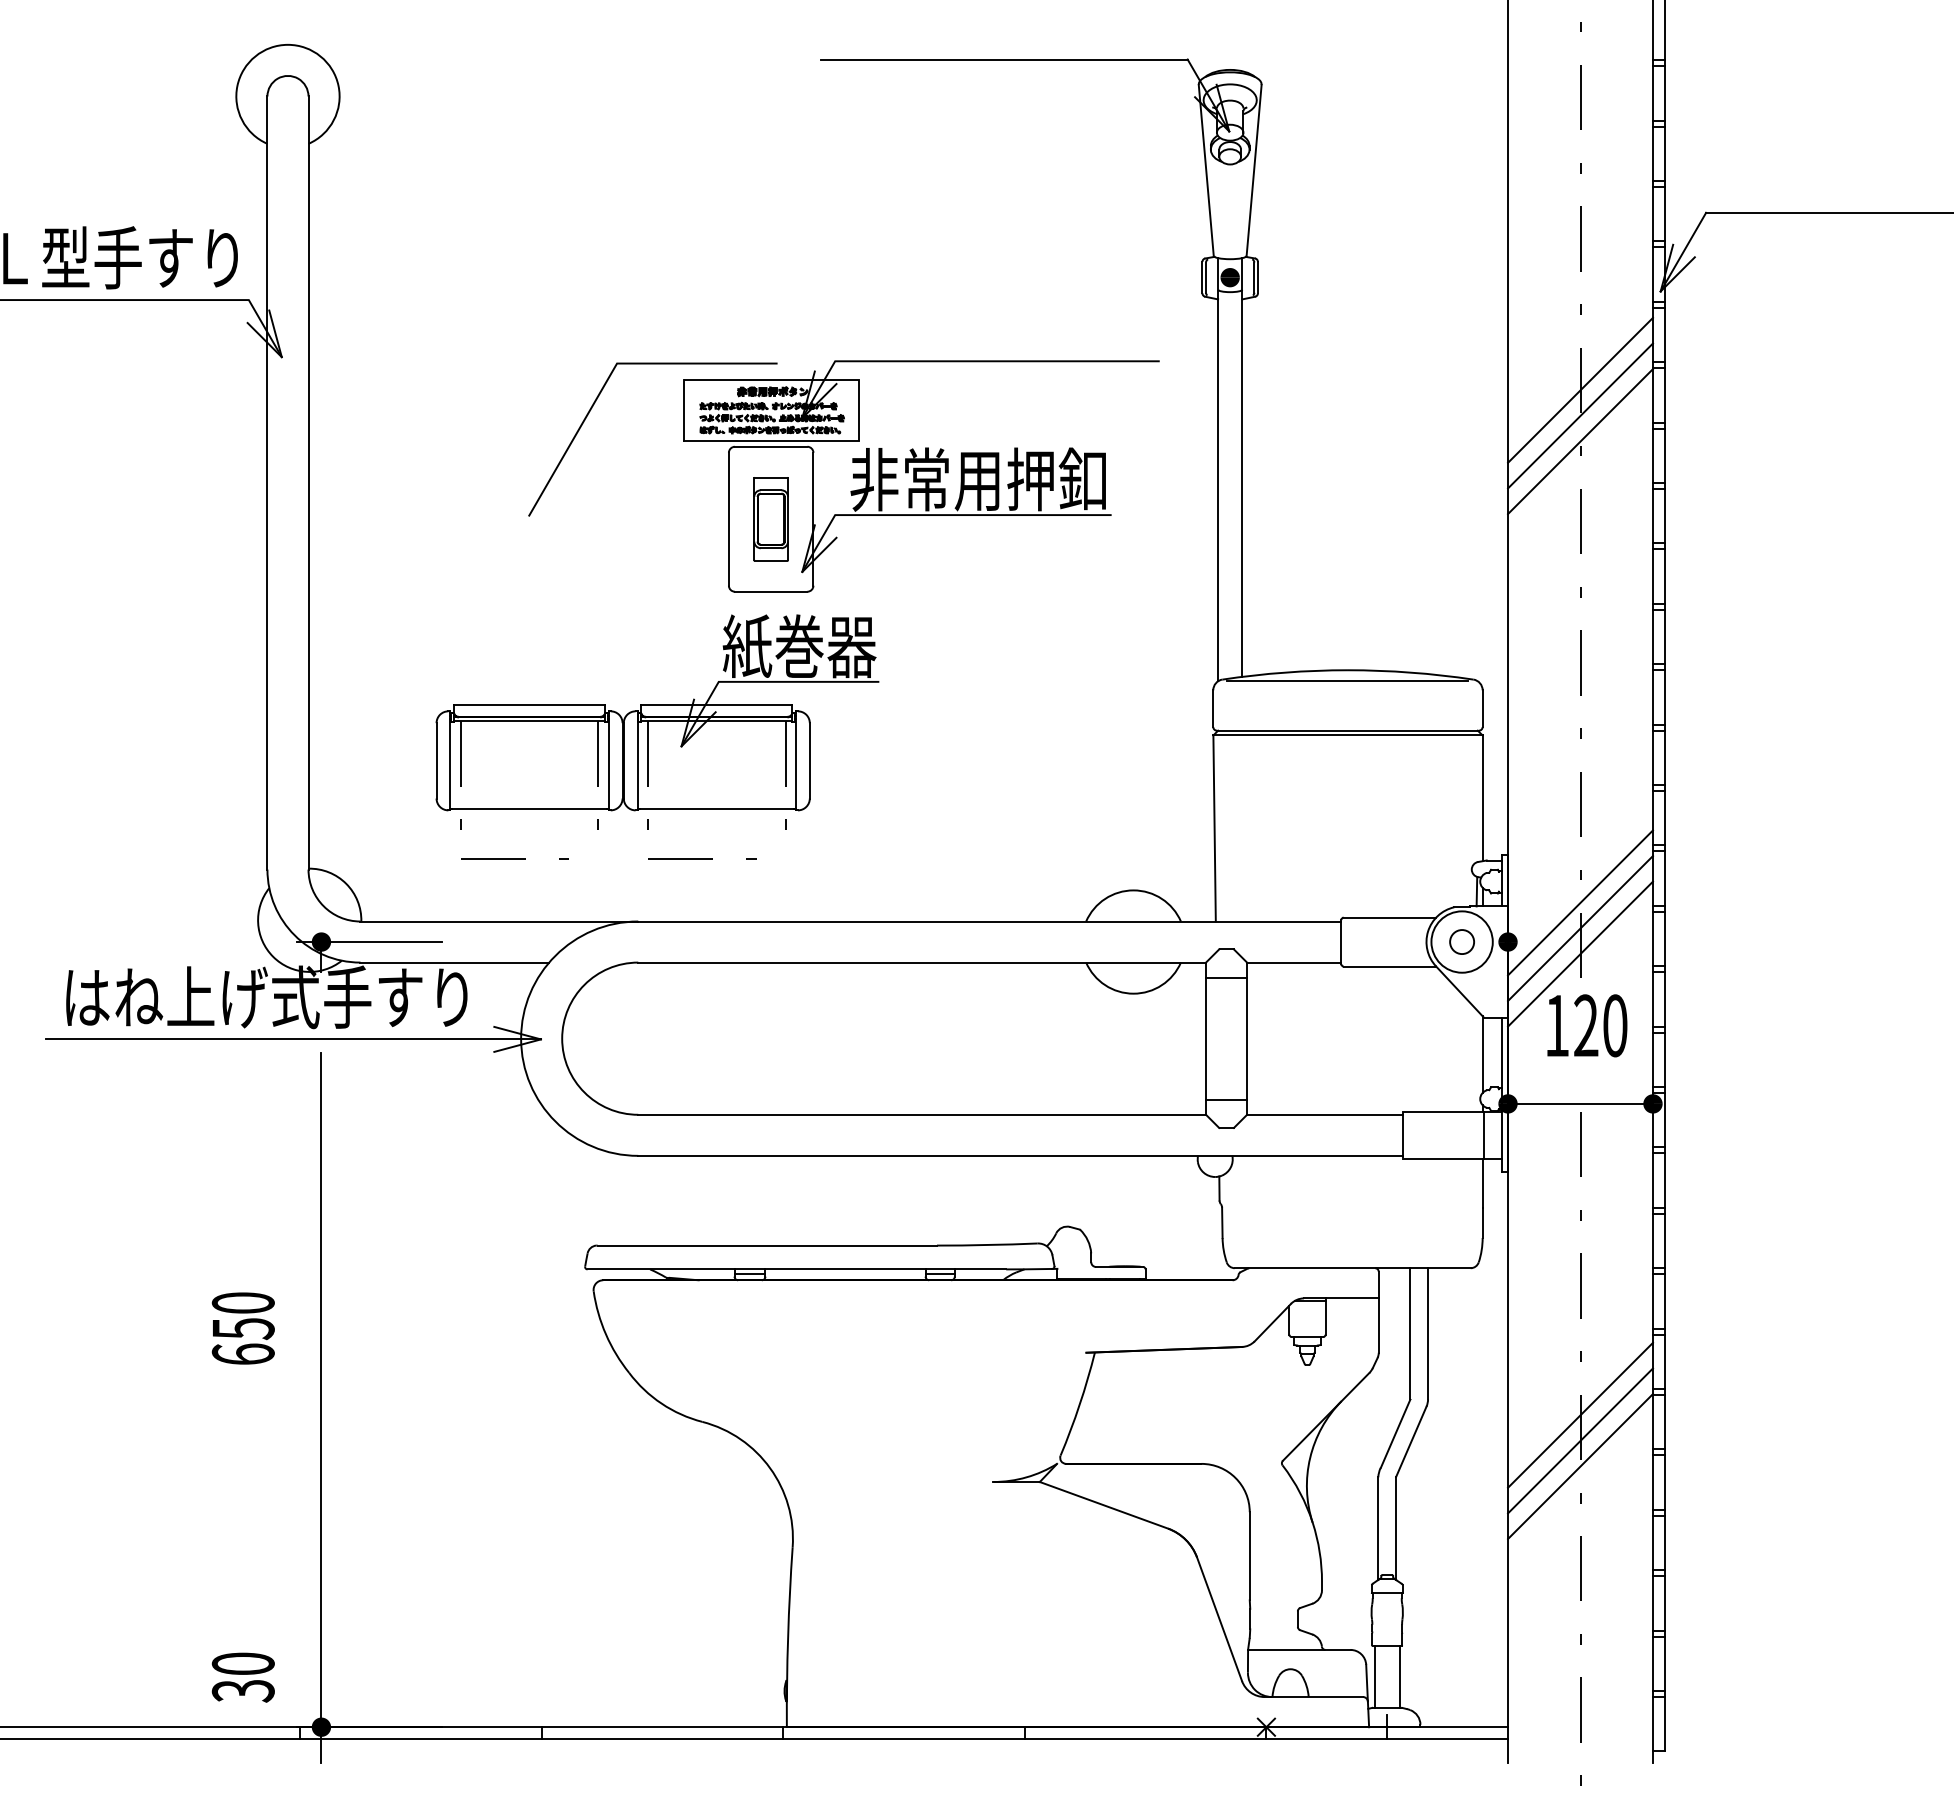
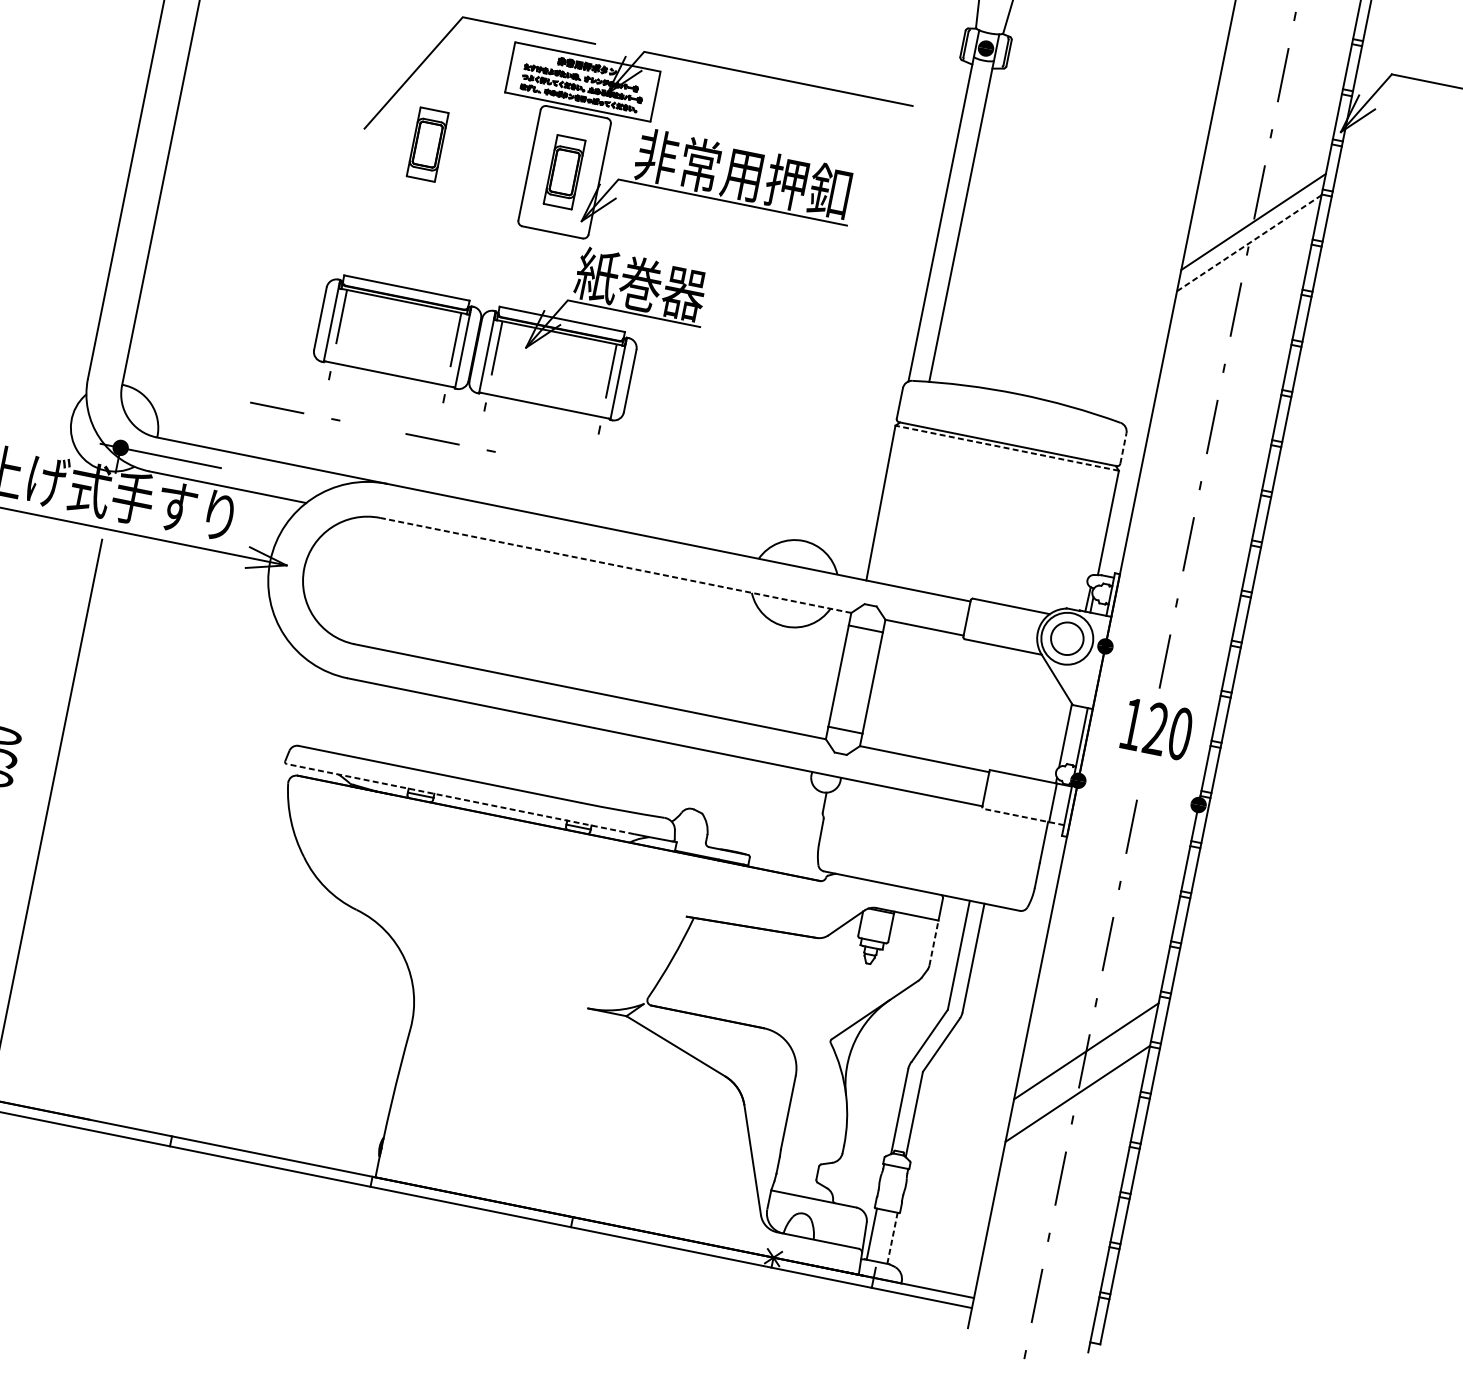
line: (1580, 389) -> (1258, 200), removed
line: (1580, 441) -> (1249, 243), solid -> dashed
part: (605, 519) -> (427, 144), added
line: (1347, 681) -> (1015, 403), removed
line: (1482, 708) -> (1123, 448), solid -> dashed
part: (657, 721) -> (510, 323), moved
line: (1348, 735) -> (1007, 448), solid -> dashed
line: (1580, 902) -> (1172, 625), removed
line: (1580, 928) -> (1167, 647), removed
circle: (1462, 942) -> (1067, 639), size x1.6
line: (1580, 953) -> (1163, 668), removed
line: (922, 962) -> (616, 565), solid -> dashed
line: (1580, 1103) -> (1138, 792), removed
line: (1452, 1158) -> (1023, 816), solid -> dashed
line: (796, 1269) -> (460, 799), solid -> dashed
line: (1378, 1325) -> (933, 942), solid -> dashed
line: (1580, 1440) -> (1082, 1072), removed
line: (1399, 1677) -> (892, 1238), solid -> dashed

